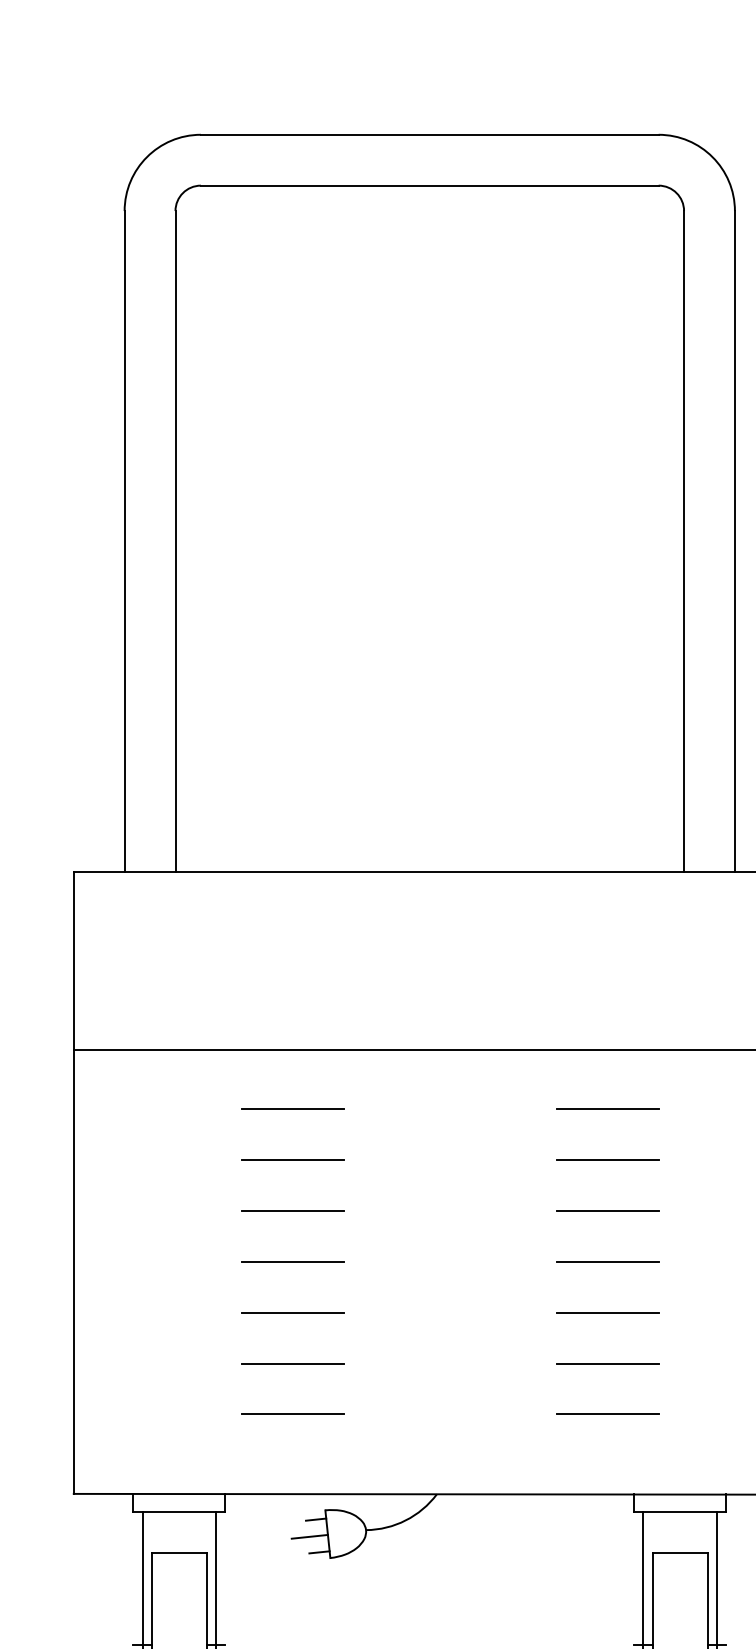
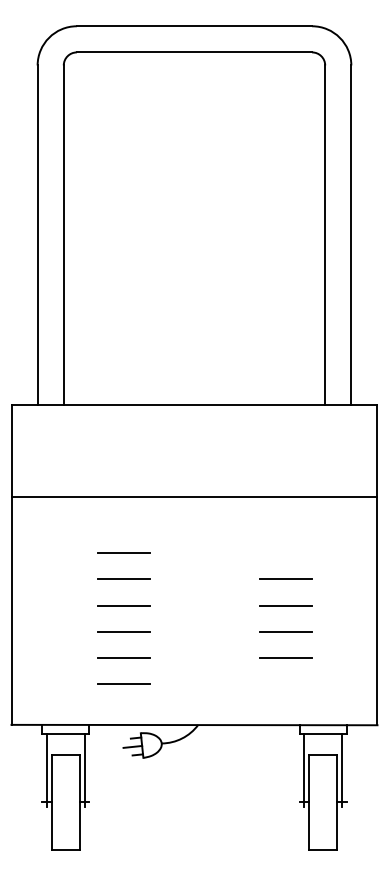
line: (291, 1107) -> (123, 526), removed
line: (608, 1109) -> (286, 527), removed
line: (608, 1160) -> (286, 553), removed
line: (606, 1413) -> (285, 683), removed

